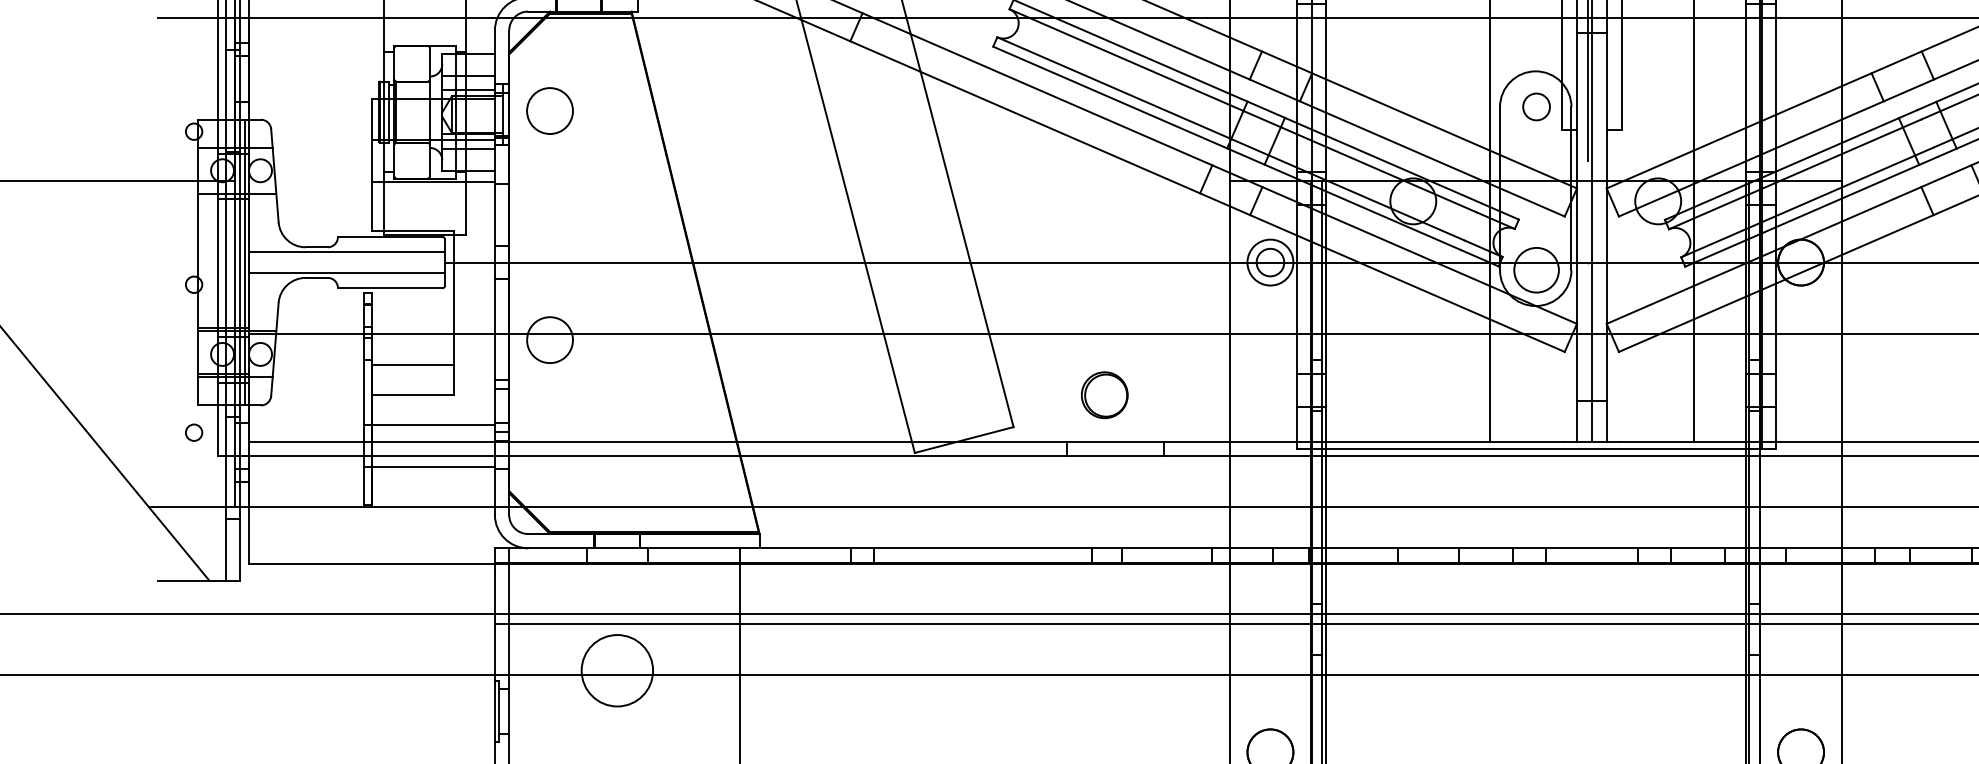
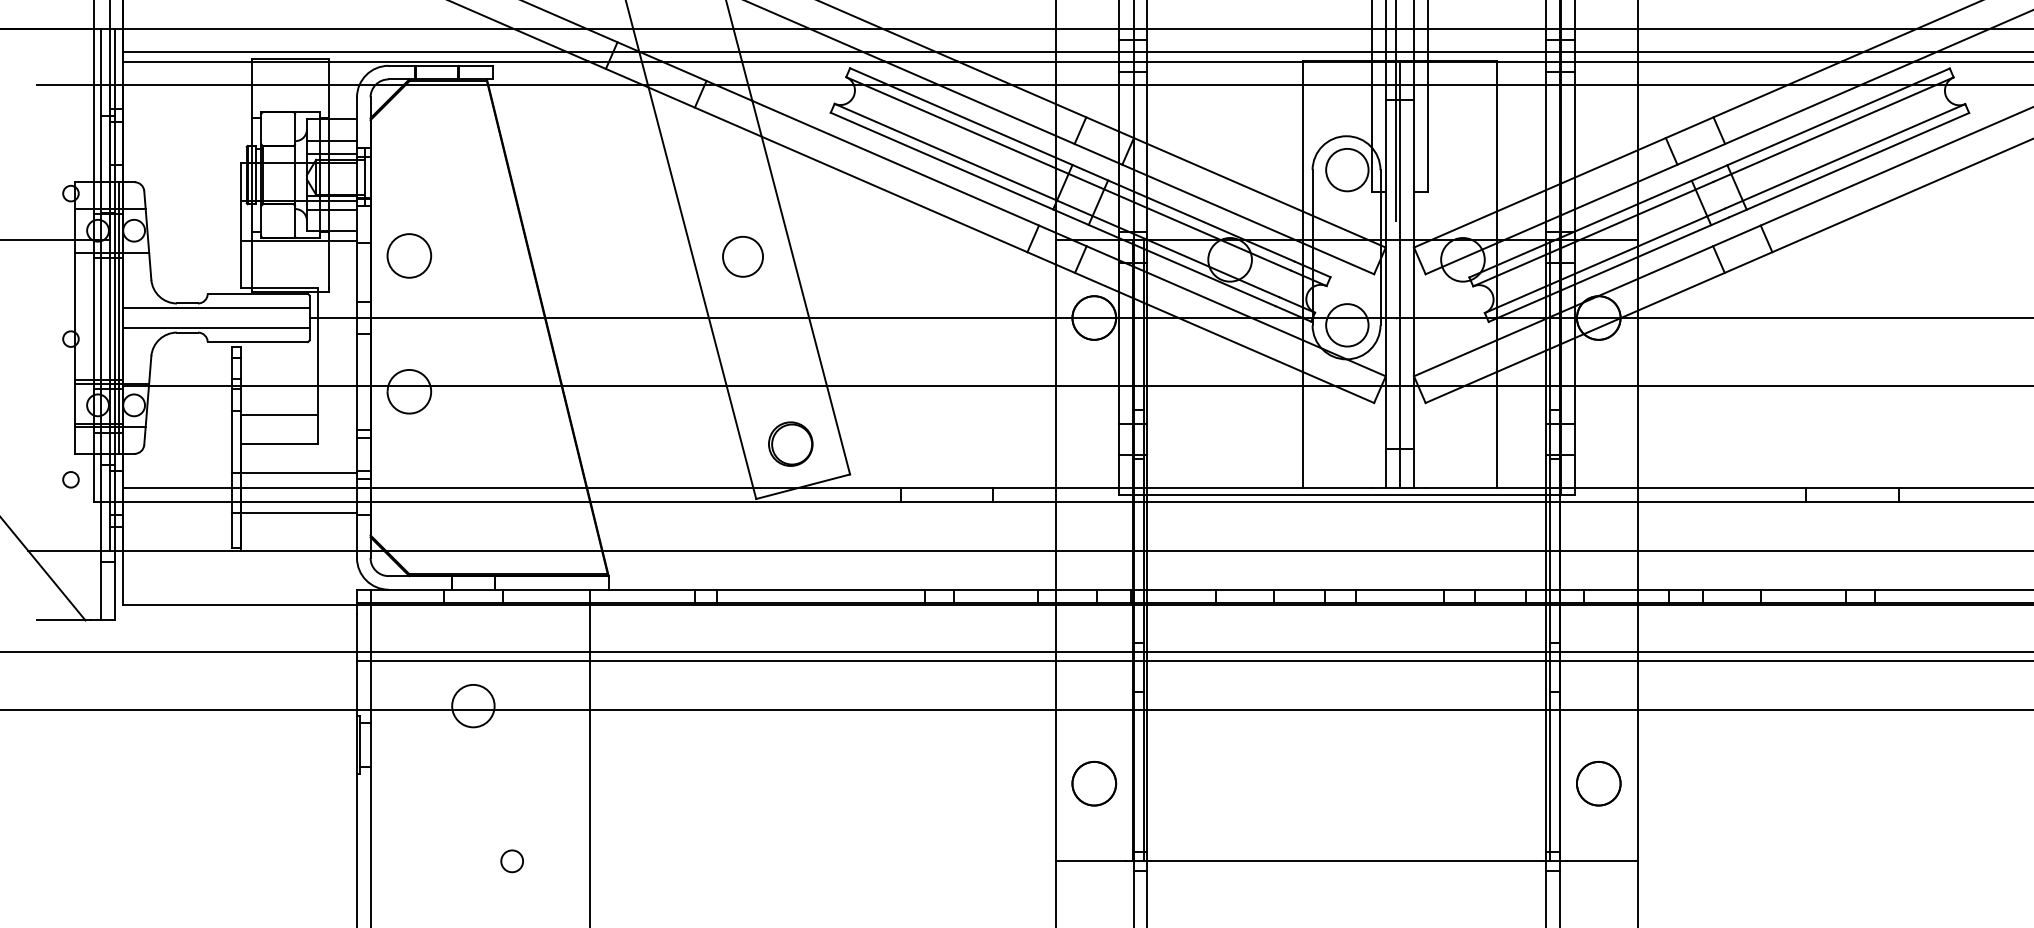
circle: (1536, 106) -> (1347, 169), size x1.67
circle: (550, 110) -> (409, 255), moved
circle: (900, 197) -> (742, 256), added
circle: (1270, 262) -> (1094, 317), size x1.67
part: (1104, 394) -> (790, 443), moved
circle: (617, 670) -> (473, 705), size x0.62

